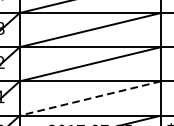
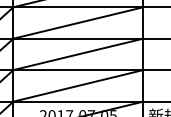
line: (90, 98) -> (78, 85), dashed -> solid

